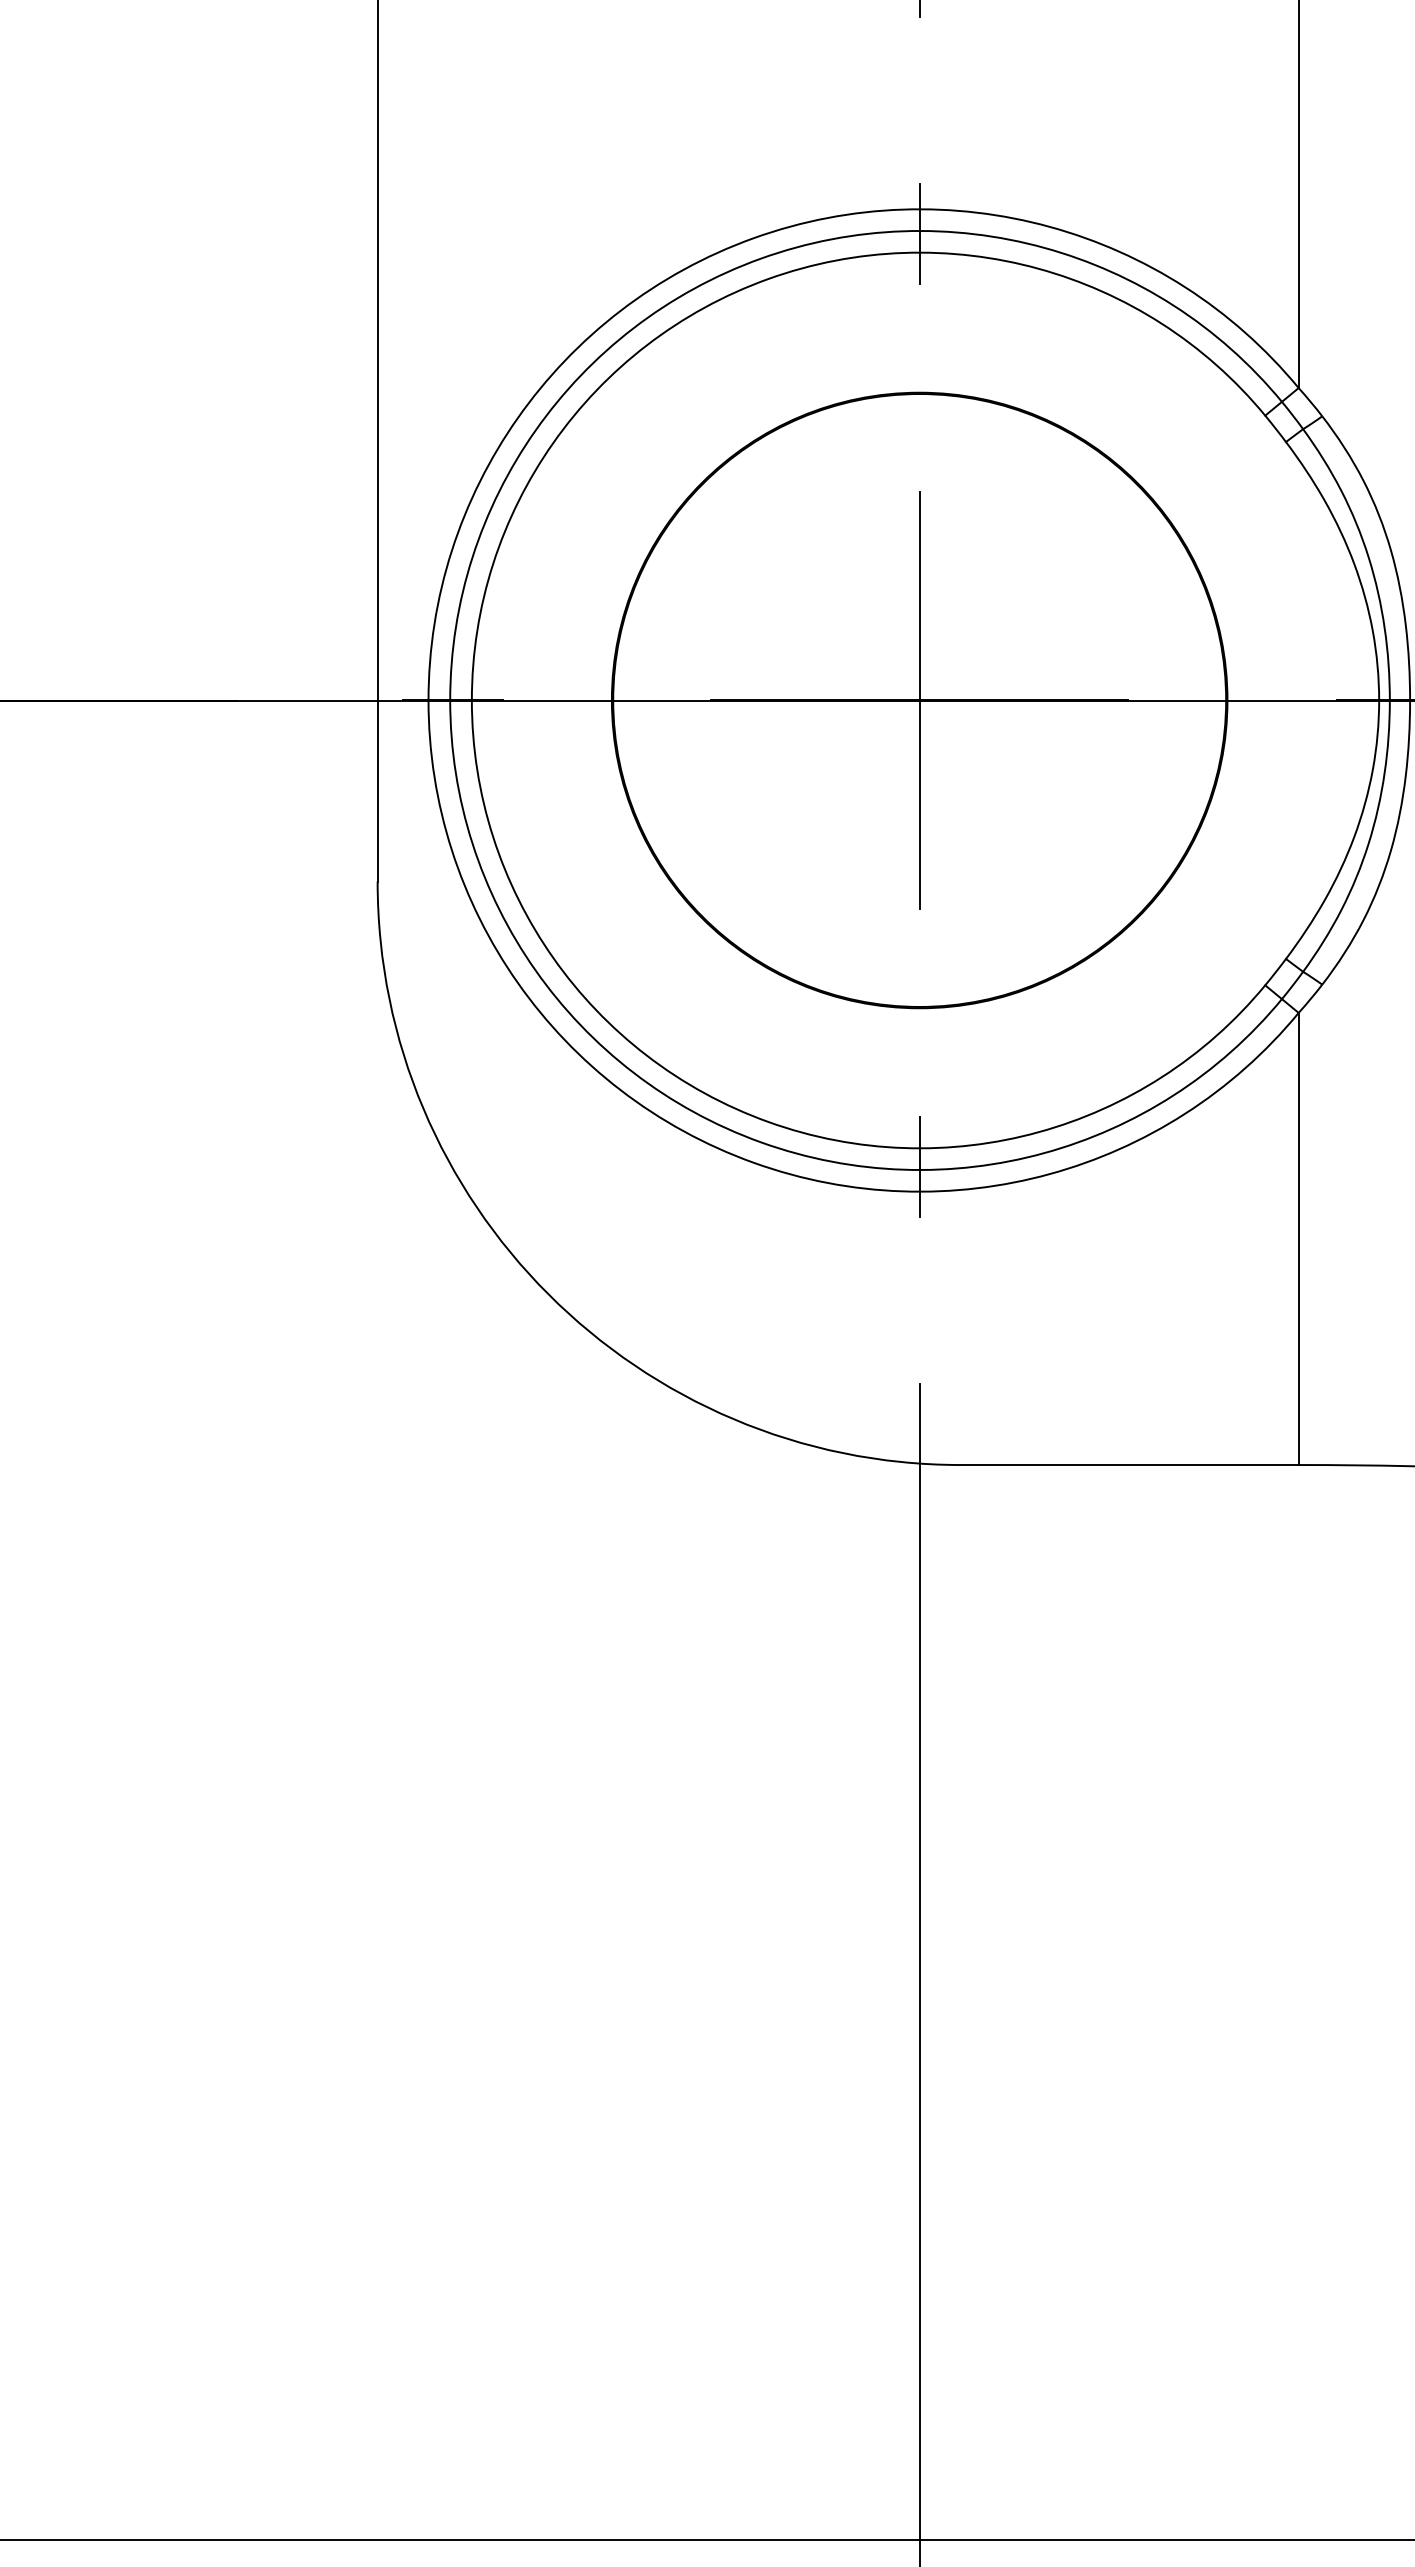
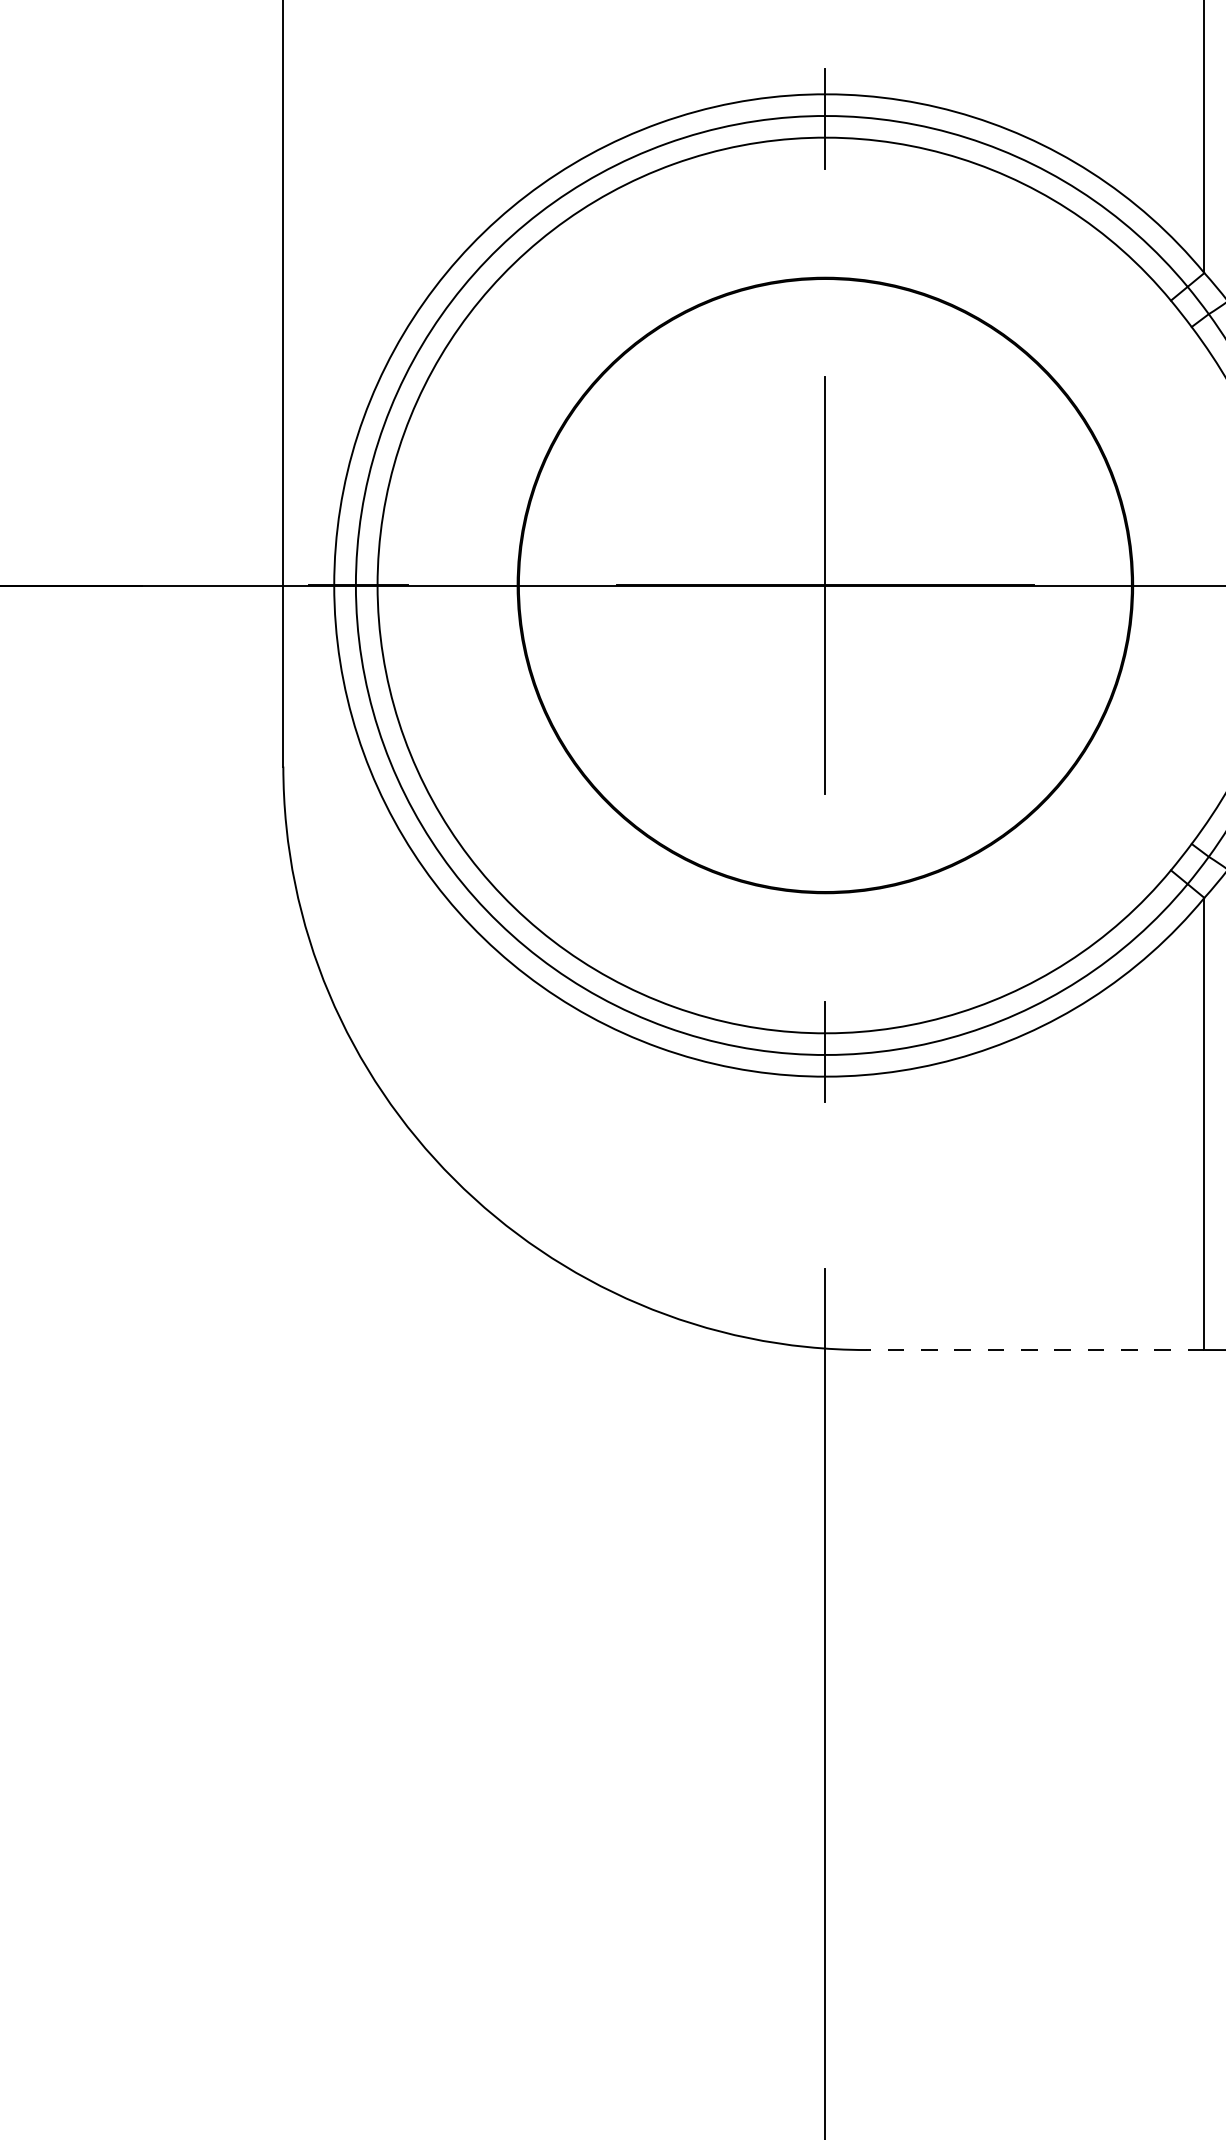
line: (1129, 1465) -> (1035, 1350), solid -> dashed

